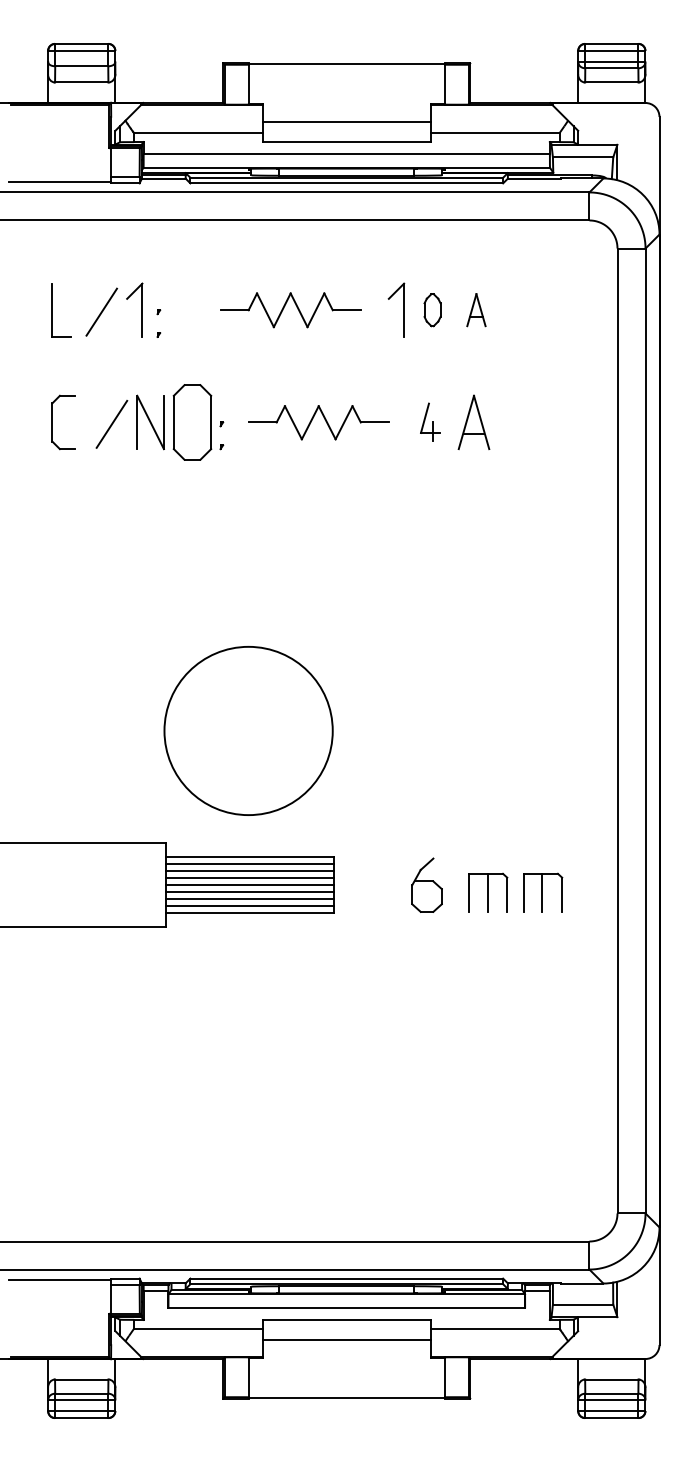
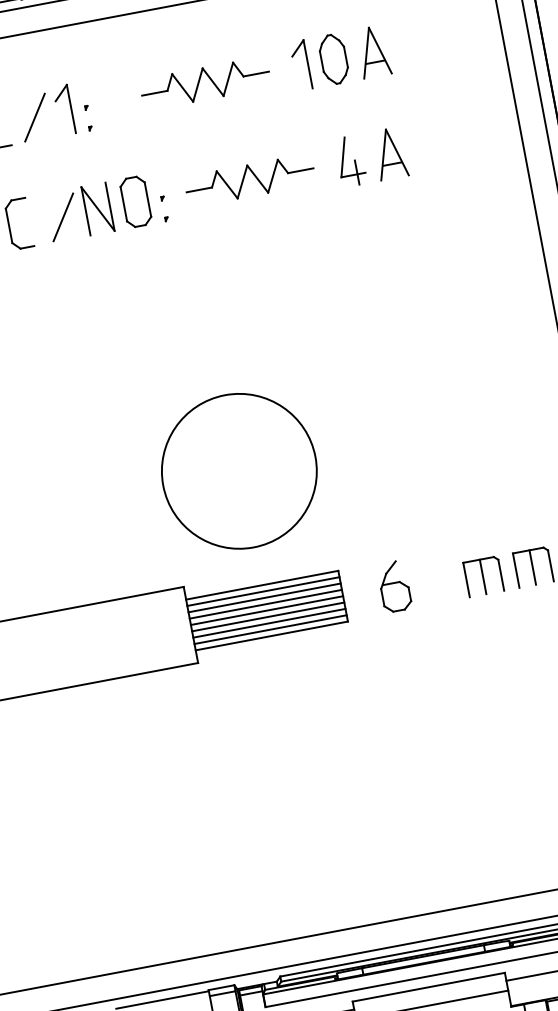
part: (432, 309) -> (333, 58), size x1.67
part: (476, 309) -> (373, 51), size x1.67
part: (430, 421) -> (350, 160), size x1.43
part: (192, 422) -> (135, 201), size x0.71
part: (426, 884) -> (393, 585), moved

